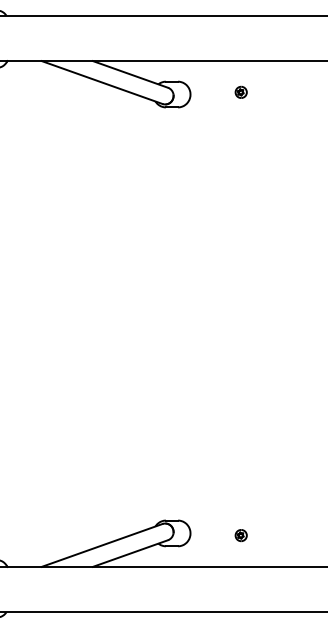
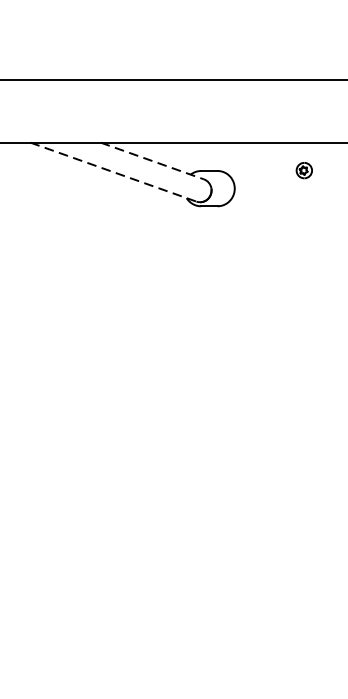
line: (130, 74) -> (152, 161), solid -> dashed
line: (102, 82) -> (113, 172), solid -> dashed
part: (240, 91) -> (303, 169), moved

